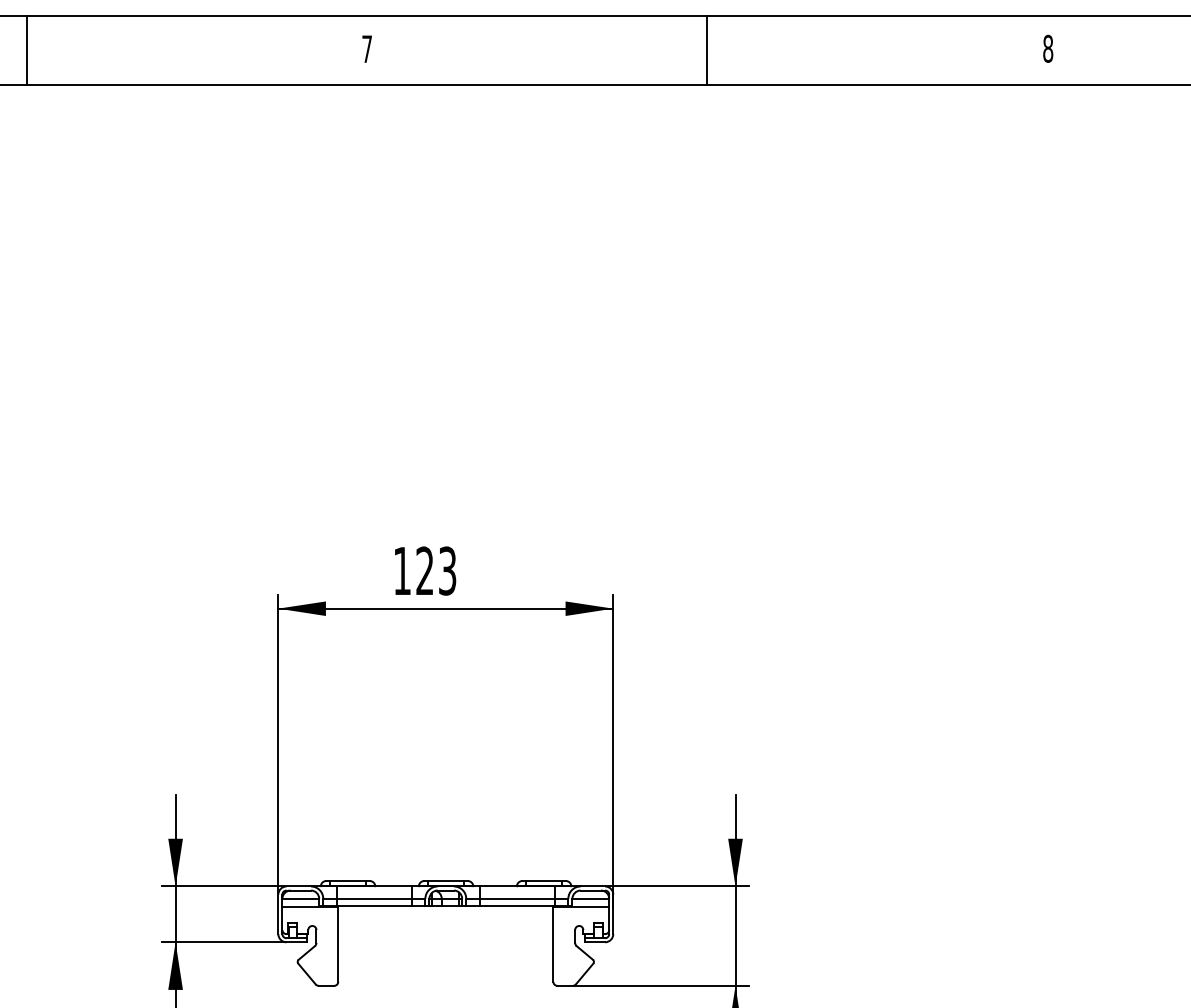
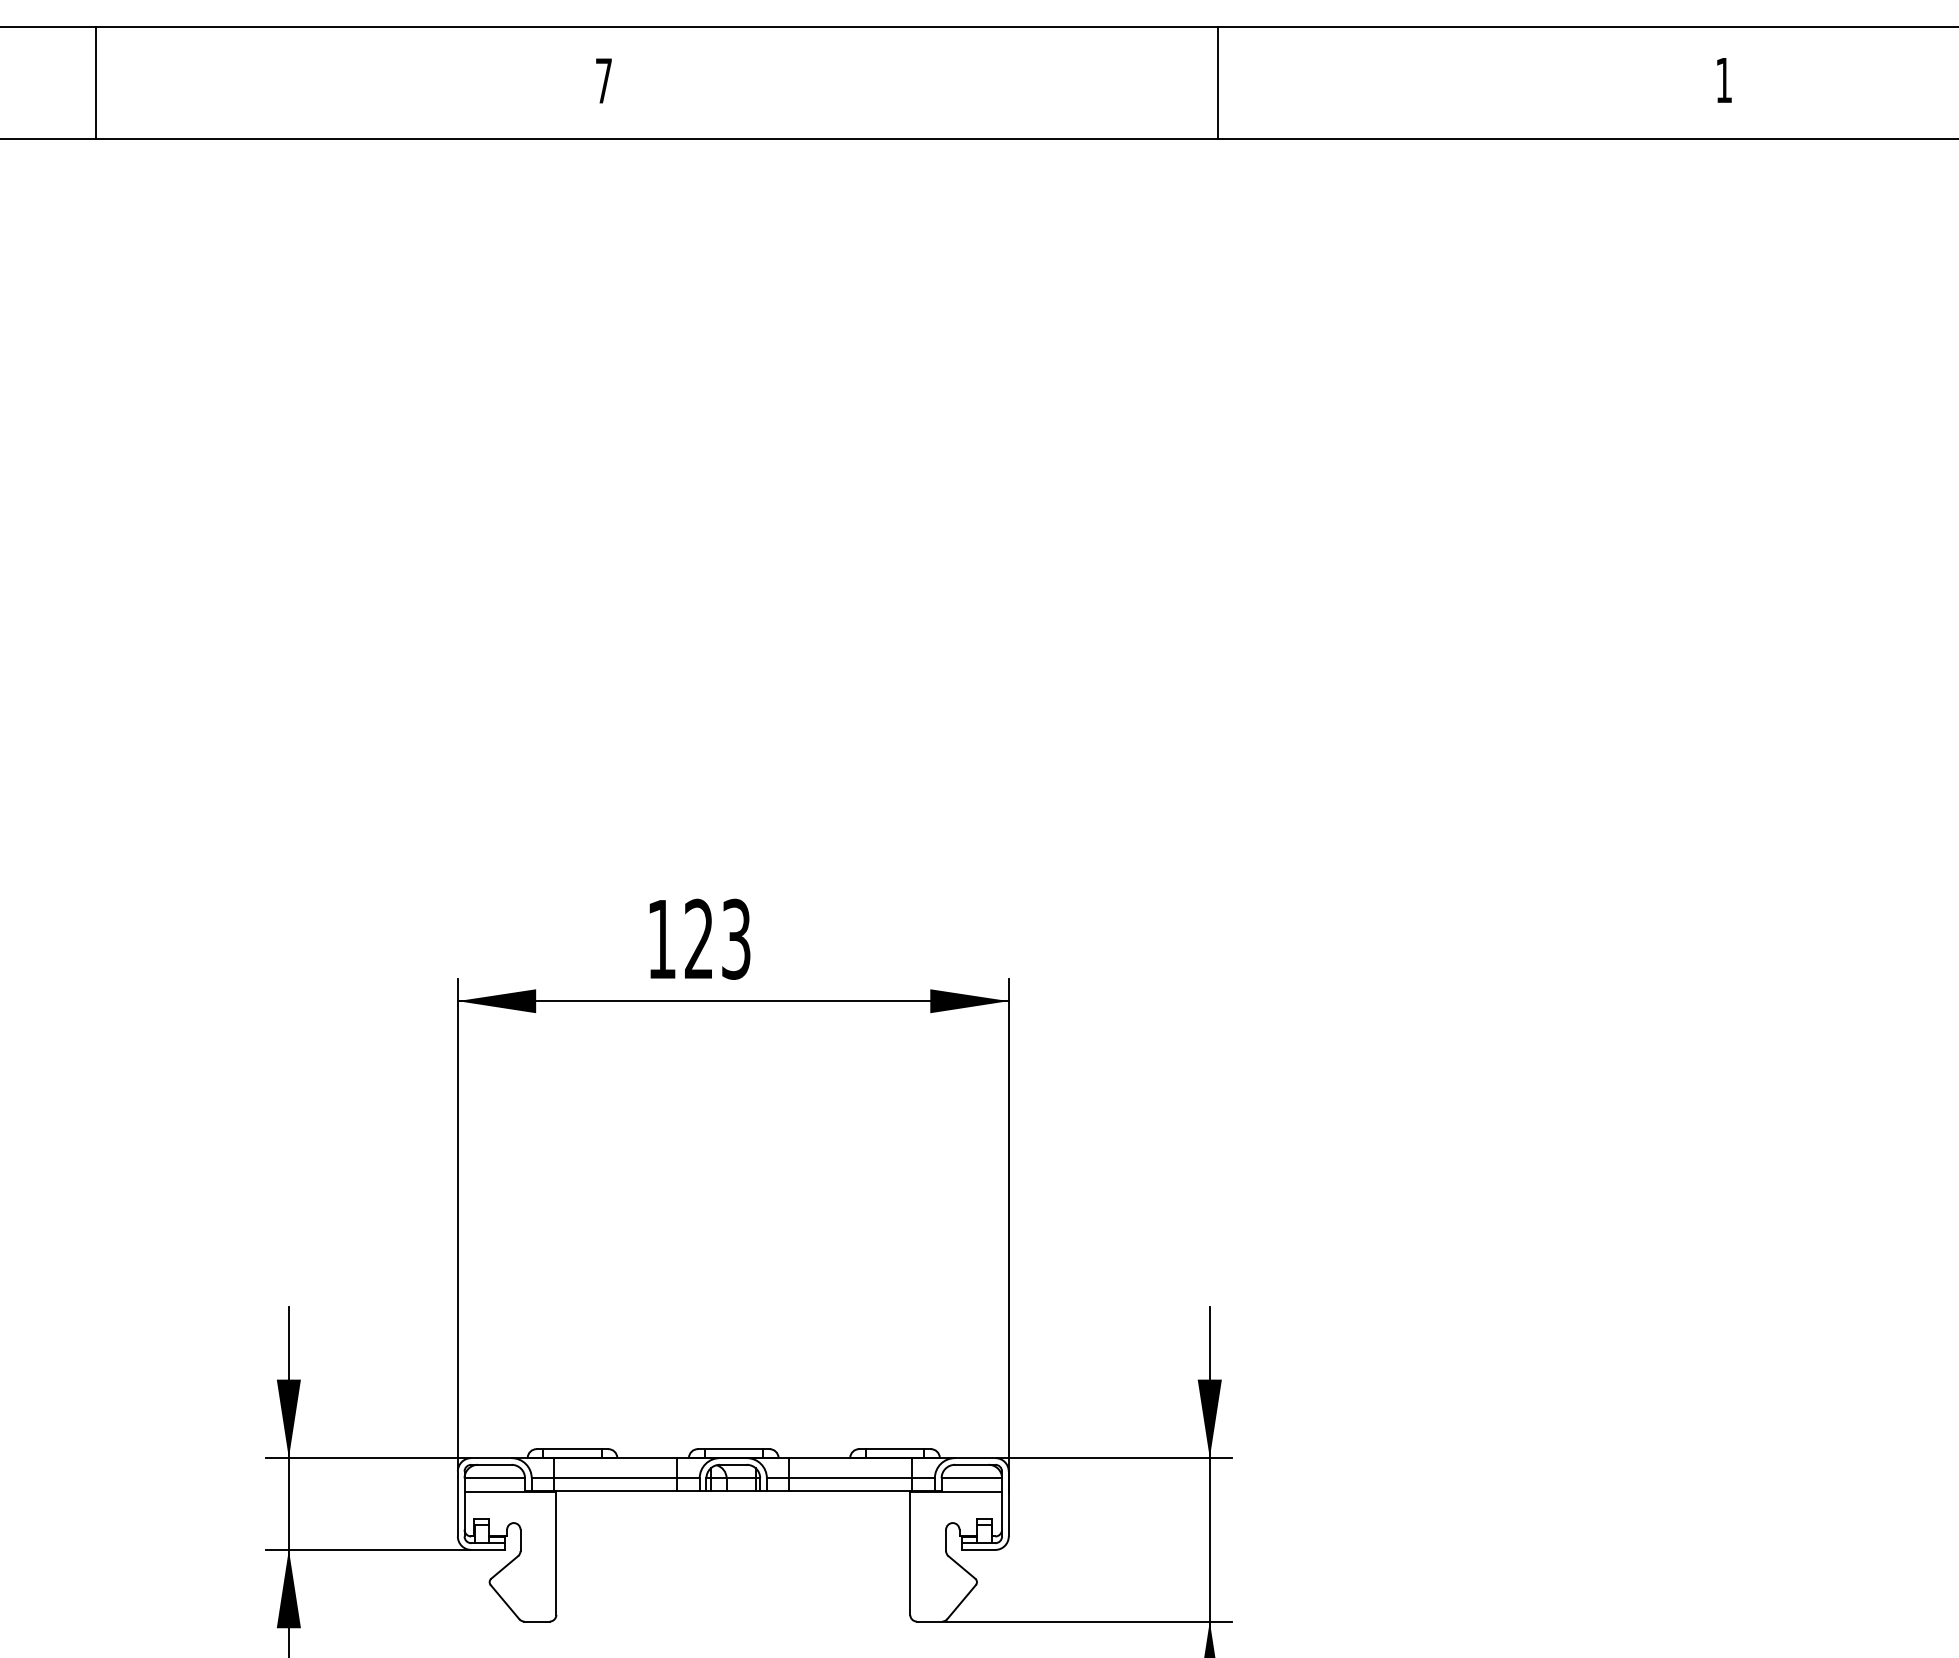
text: (1048, 48) -> (1724, 79), 8 -> 1
line: (26, 50) -> (96, 83), moved
line: (707, 50) -> (1217, 83), moved

